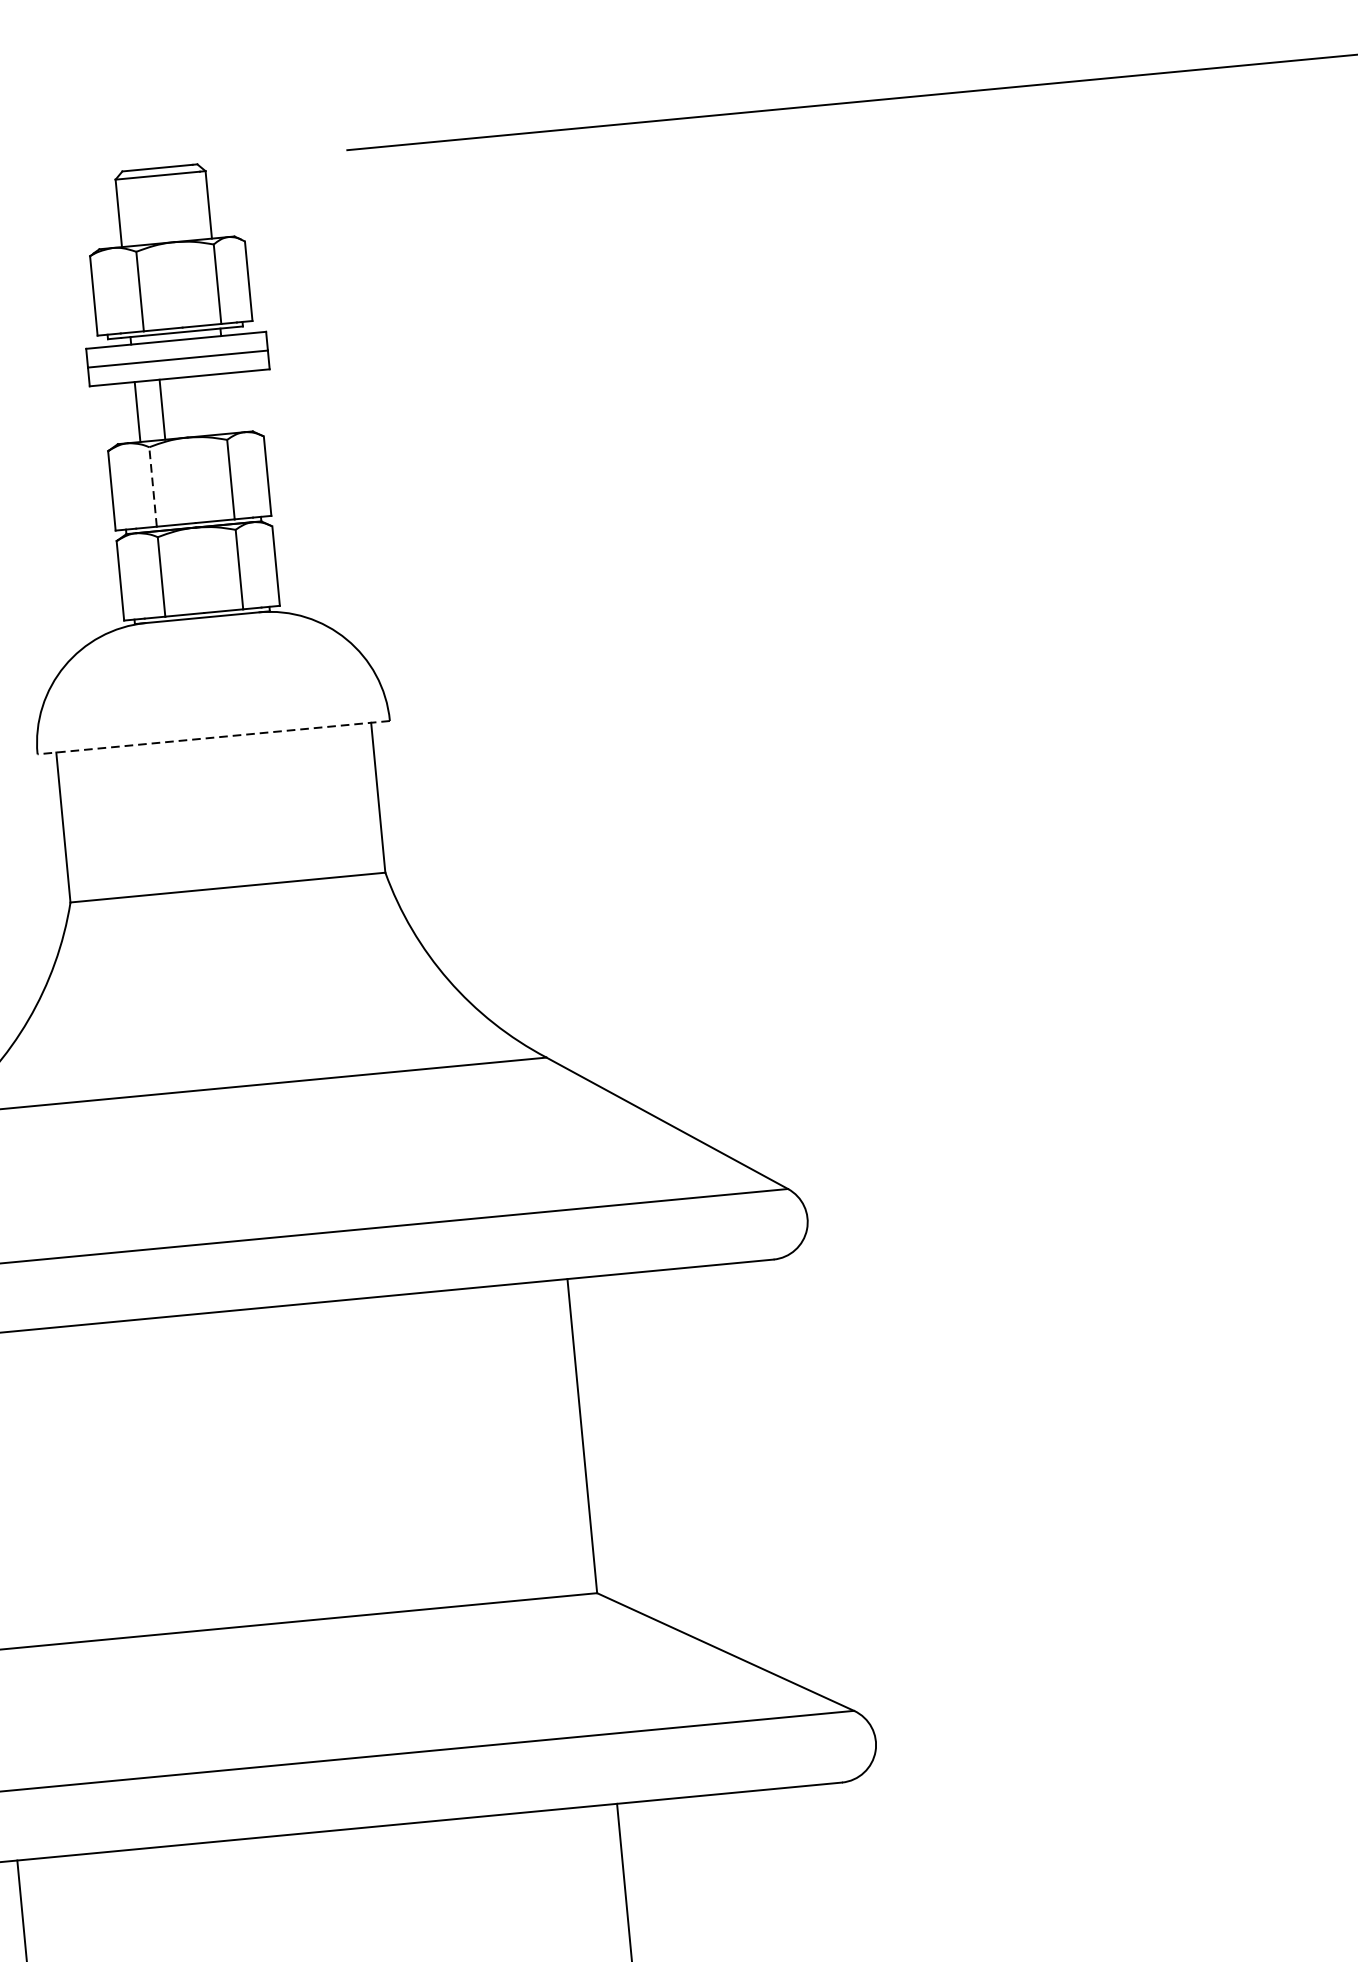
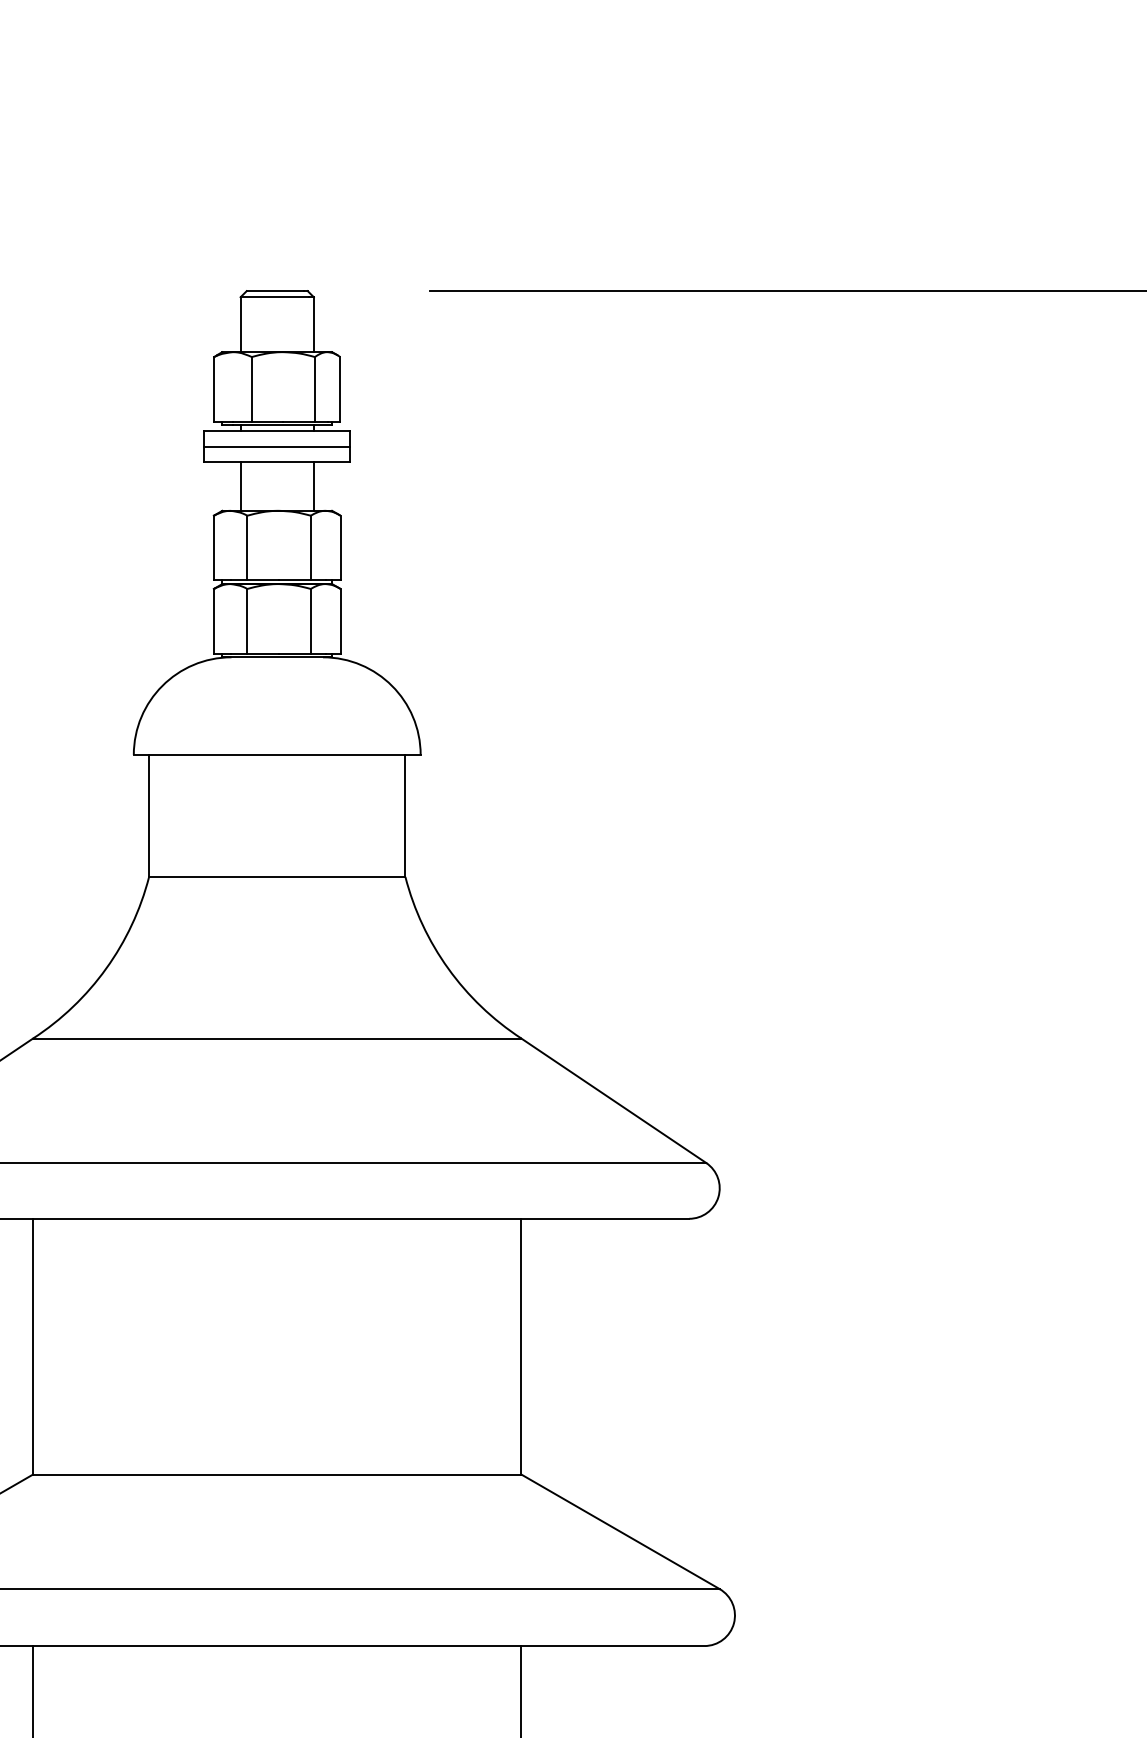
line: (162, 409) -> (313, 486), moved
line: (153, 486) -> (247, 547), dashed -> solid
line: (212, 737) -> (276, 754), dashed -> solid

